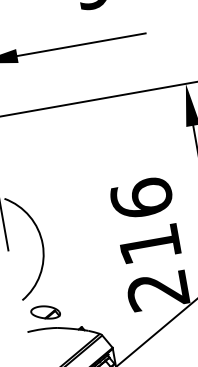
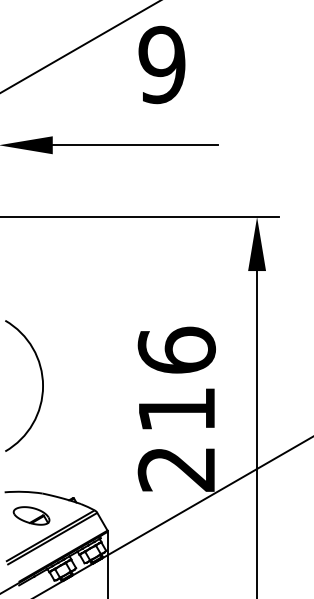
part: (45, 312) -> (31, 515), moved

